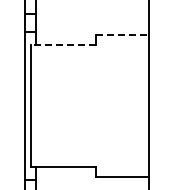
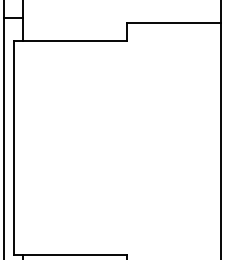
line: (122, 34) -> (174, 22), dashed -> solid
line: (63, 44) -> (70, 39), dashed -> solid

